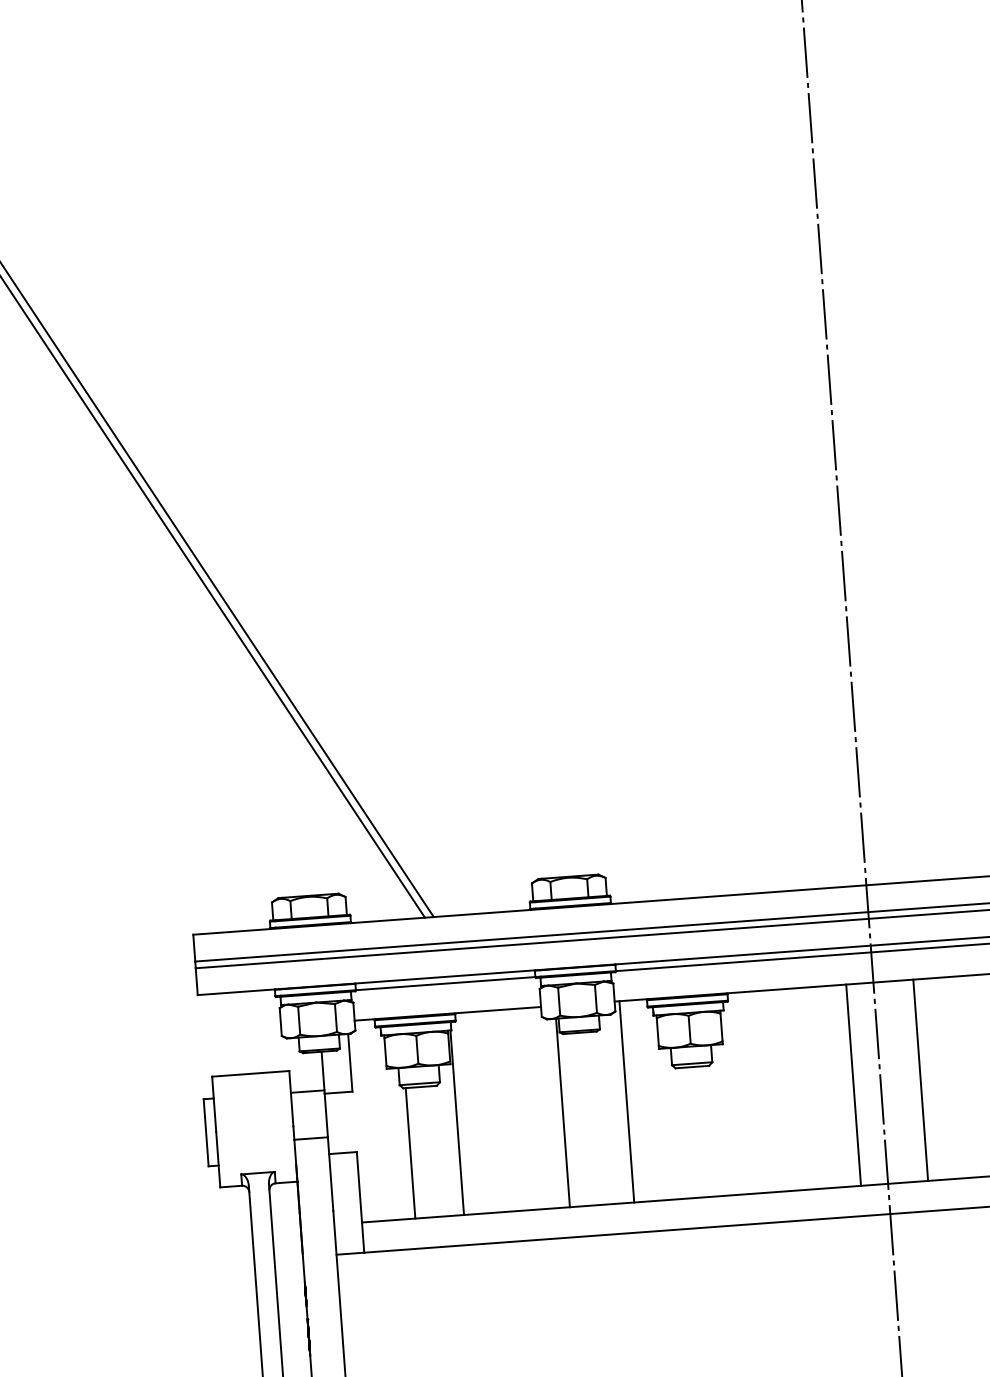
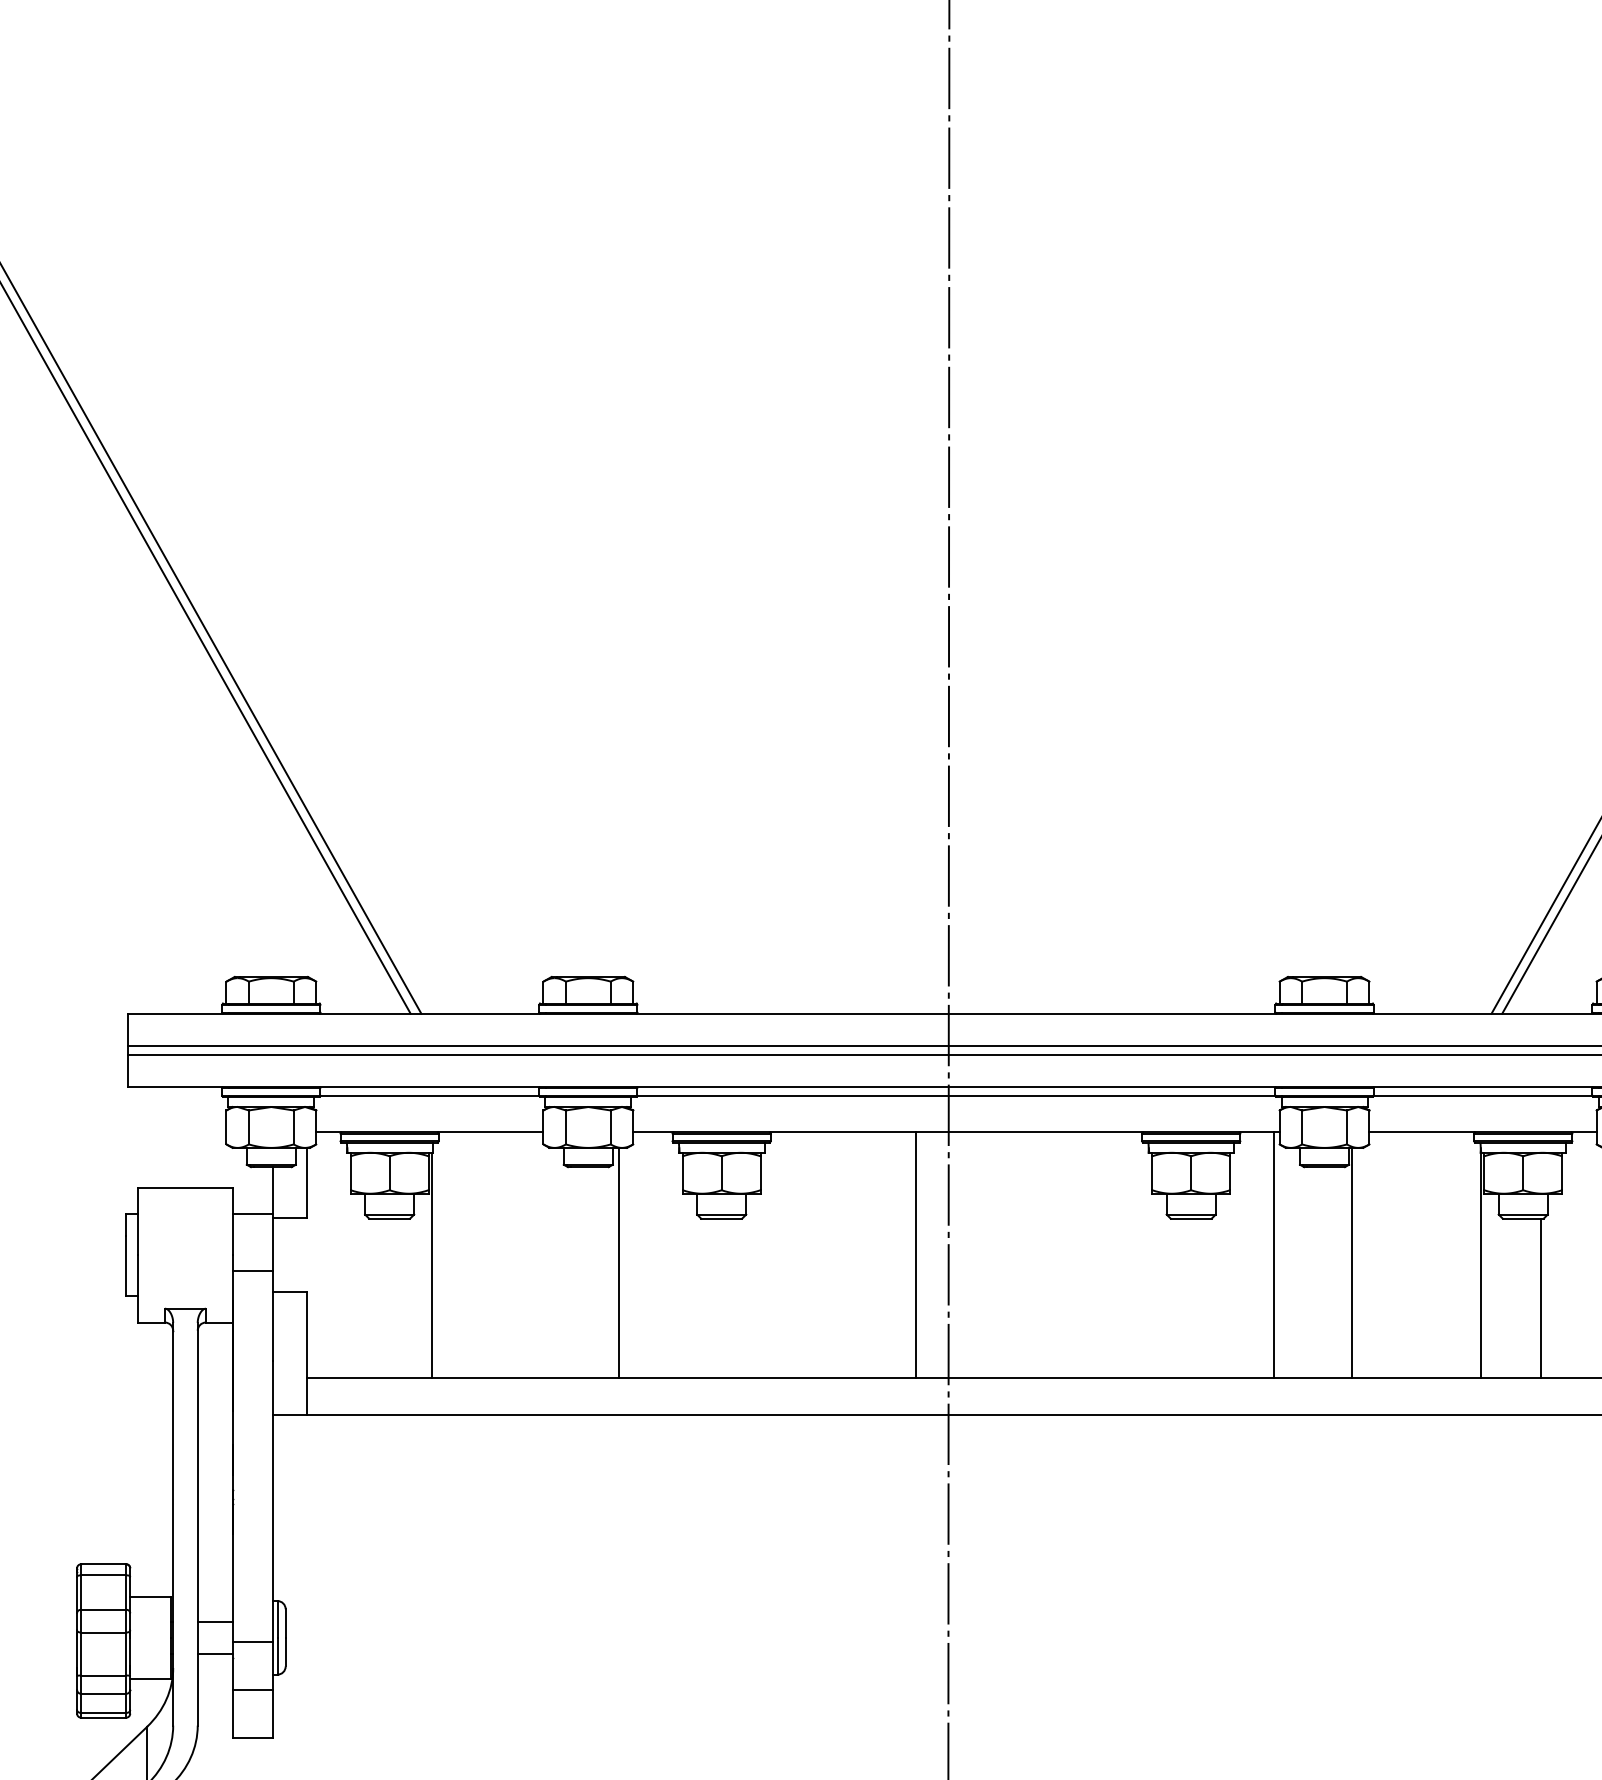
line: (920, 1079) -> (997, 1254), removed
line: (627, 1101) -> (639, 1254), removed
line: (562, 1112) -> (618, 1262), moved
line: (410, 1152) -> (372, 1297), removed

